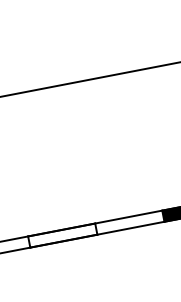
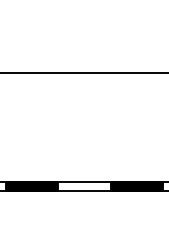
fill: (63, 235) -> (32, 186), added

